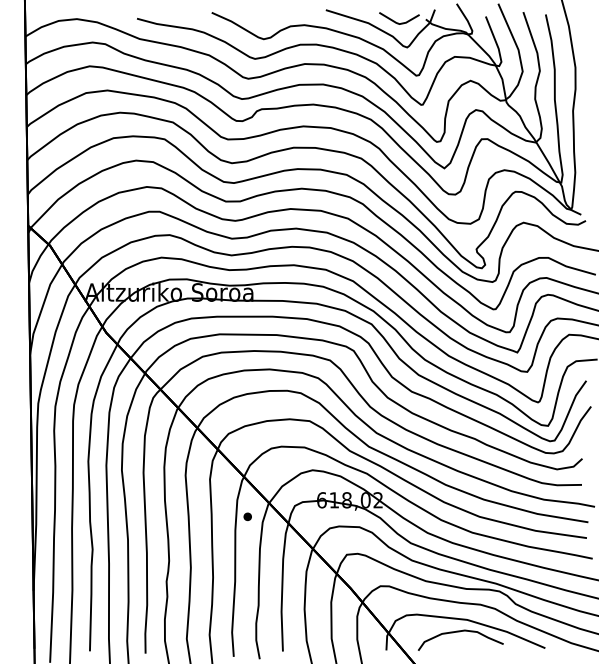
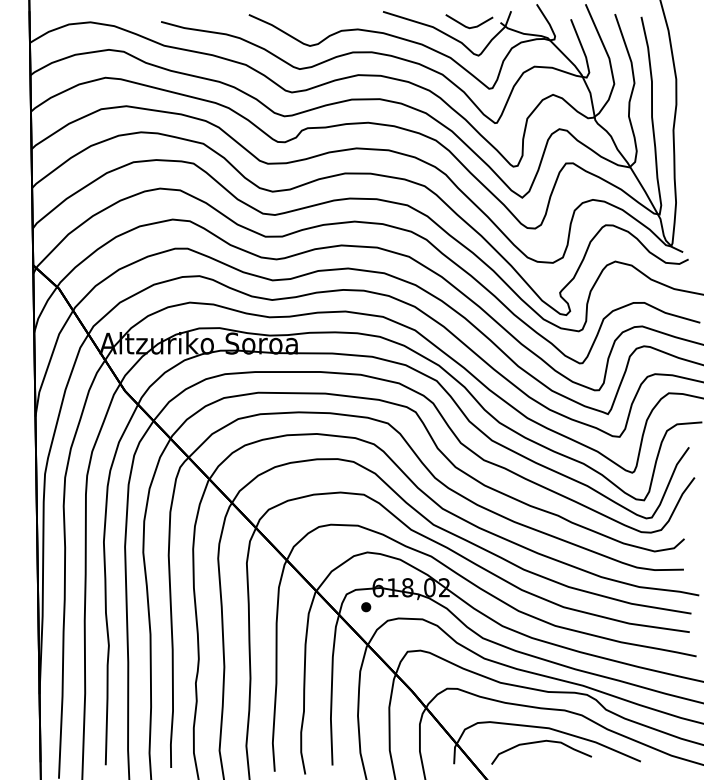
part: (248, 517) -> (366, 607), moved

